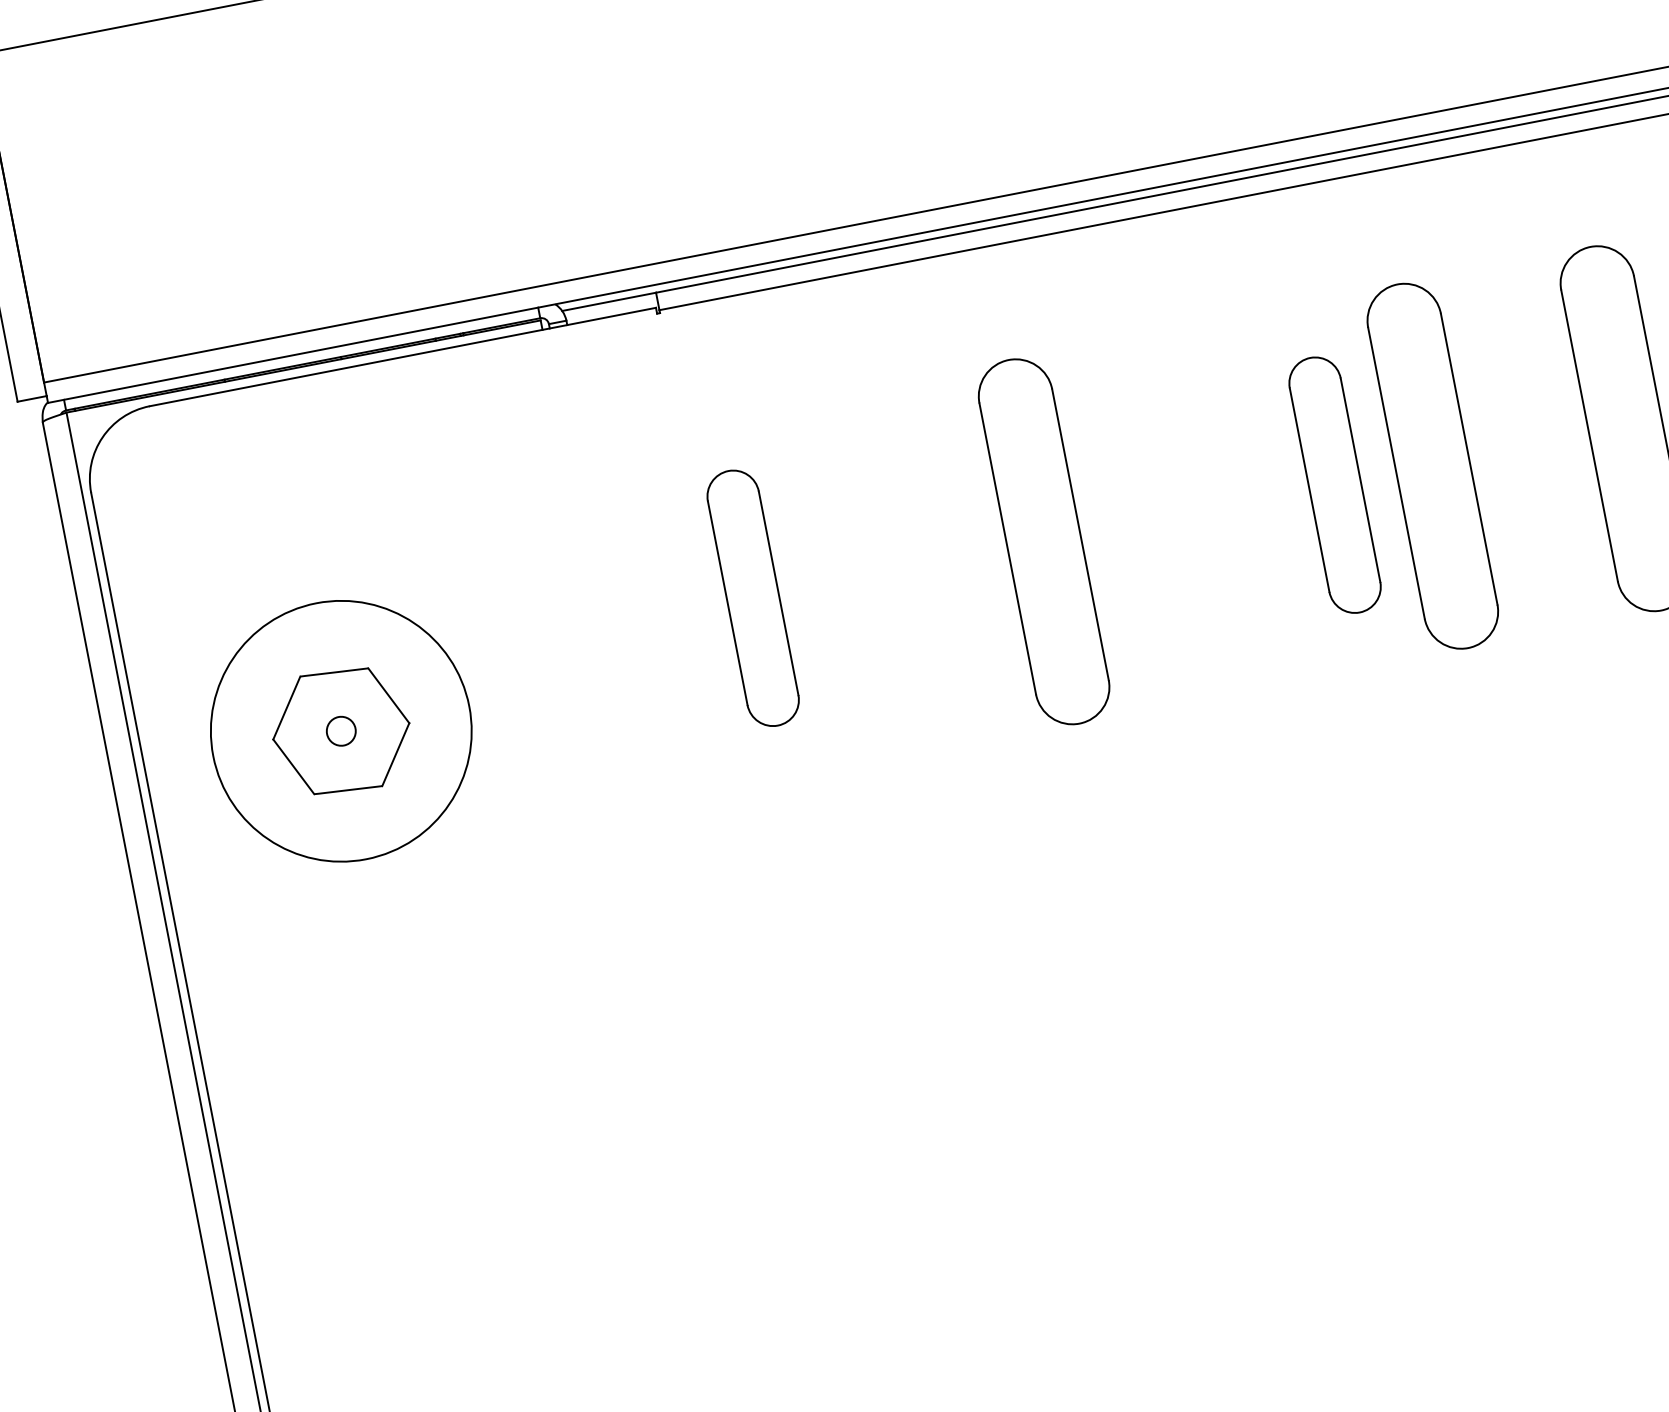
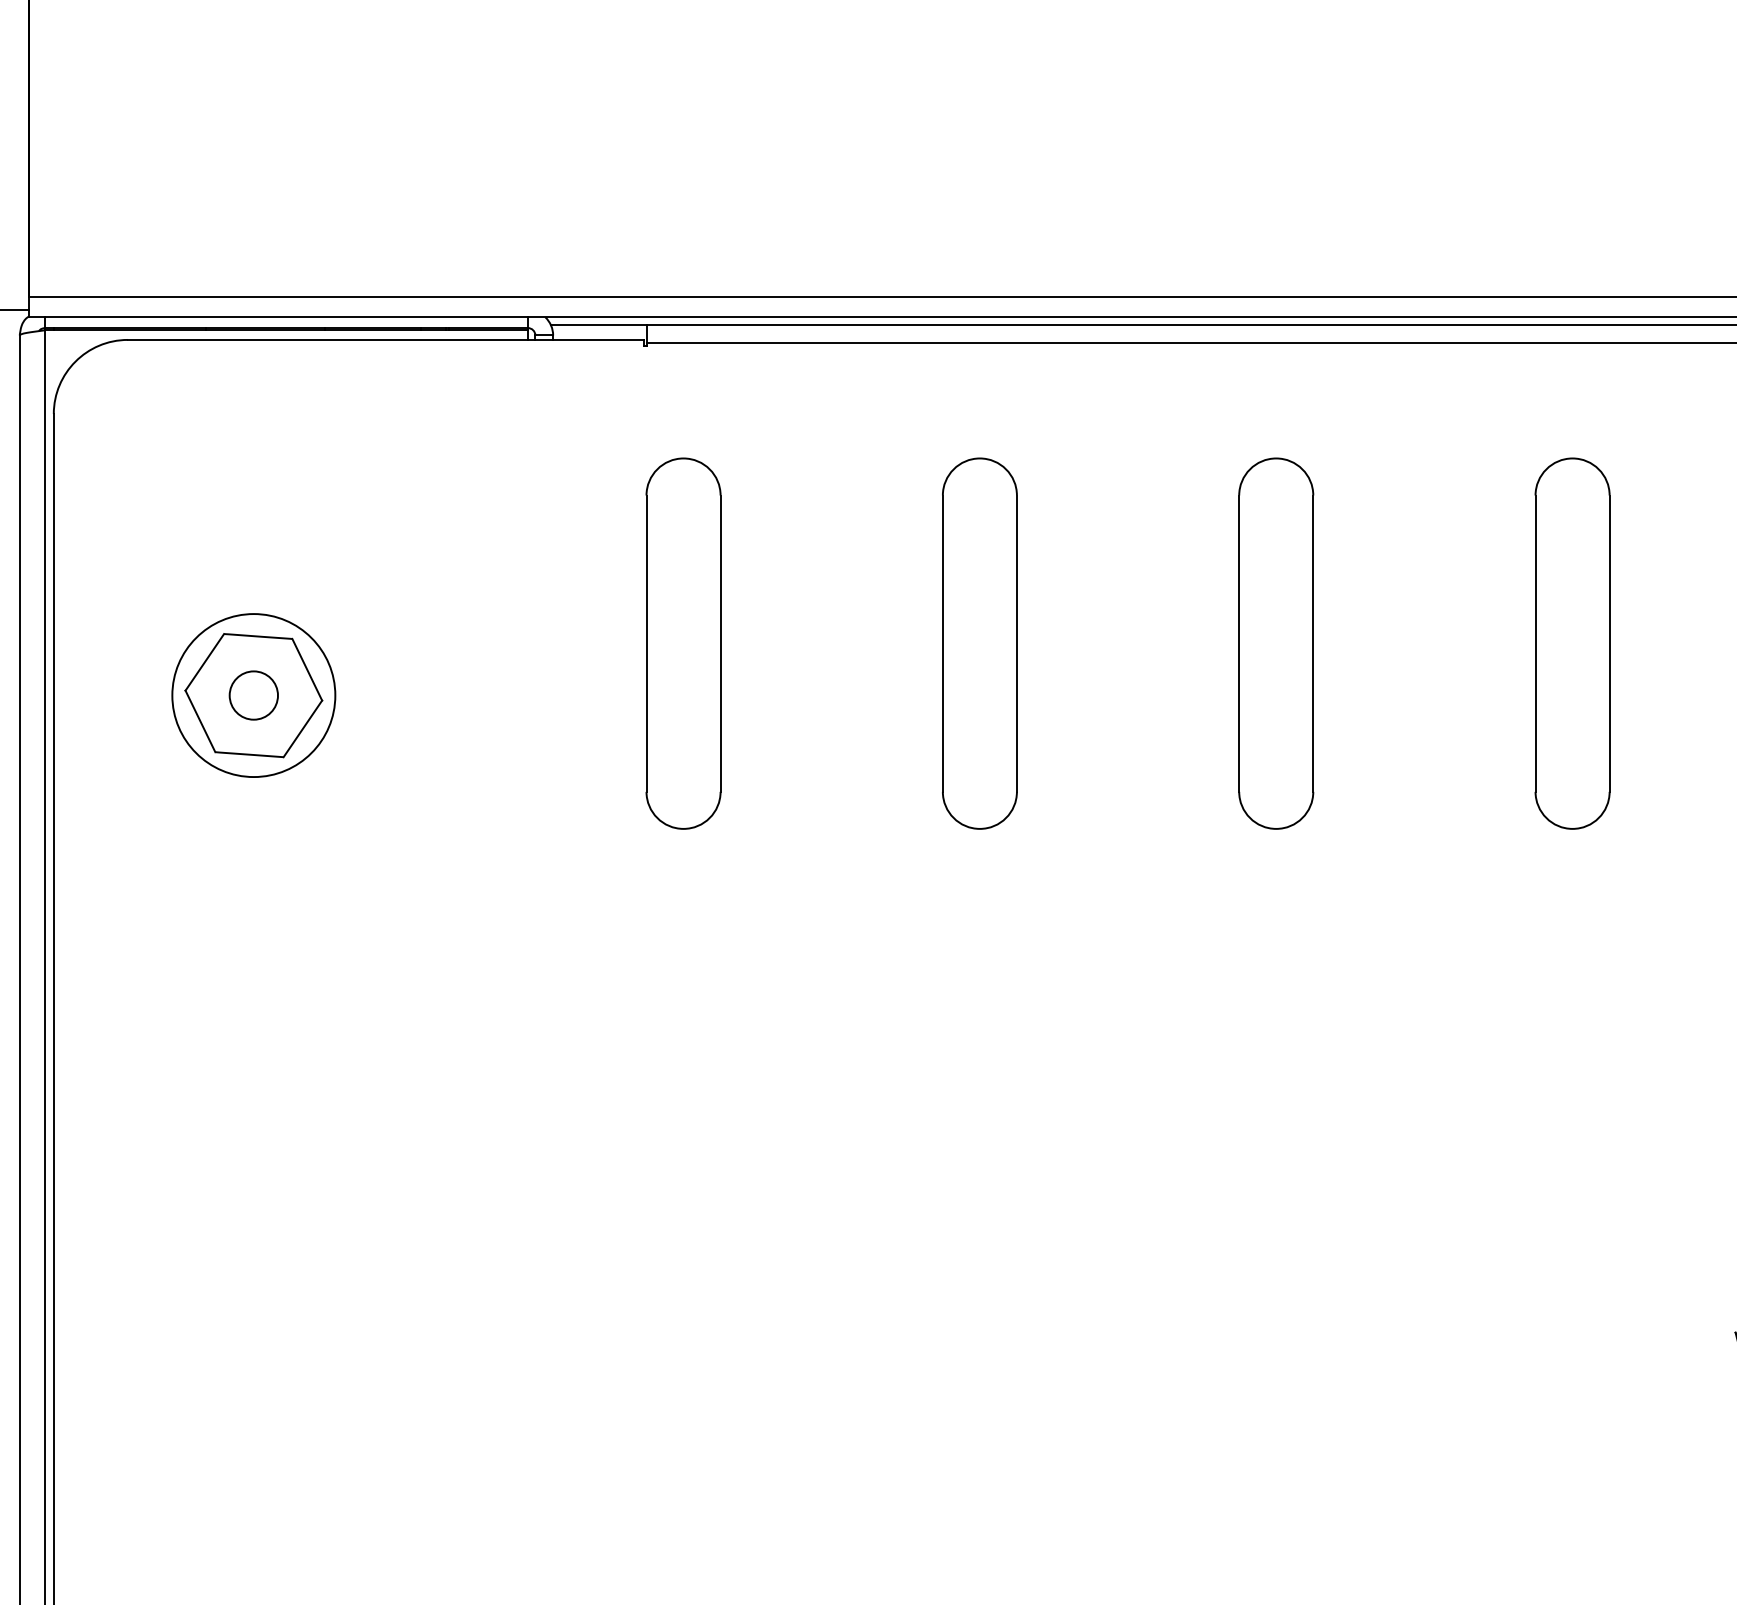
part: (1432, 466) -> (1375, 643), removed
part: (1335, 485) -> (1276, 643), size x1.43
part: (753, 598) -> (683, 643), size x1.43
circle: (340, 731) -> (253, 695), size x0.62
circle: (340, 731) -> (253, 695), size x1.67

